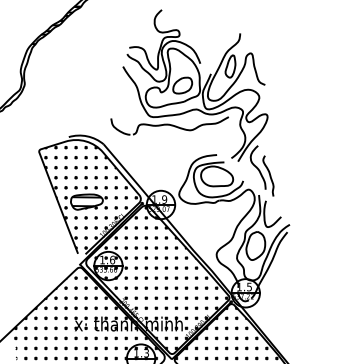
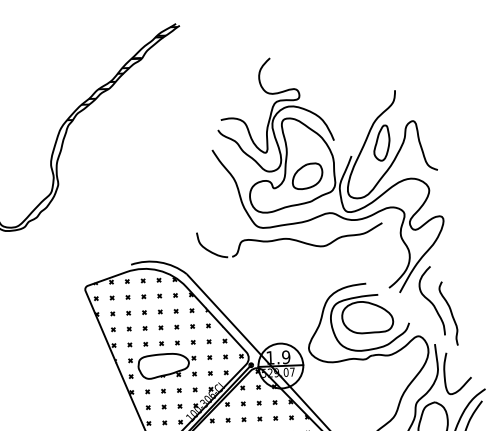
hatch: (86, 201) -> (163, 365), removed

